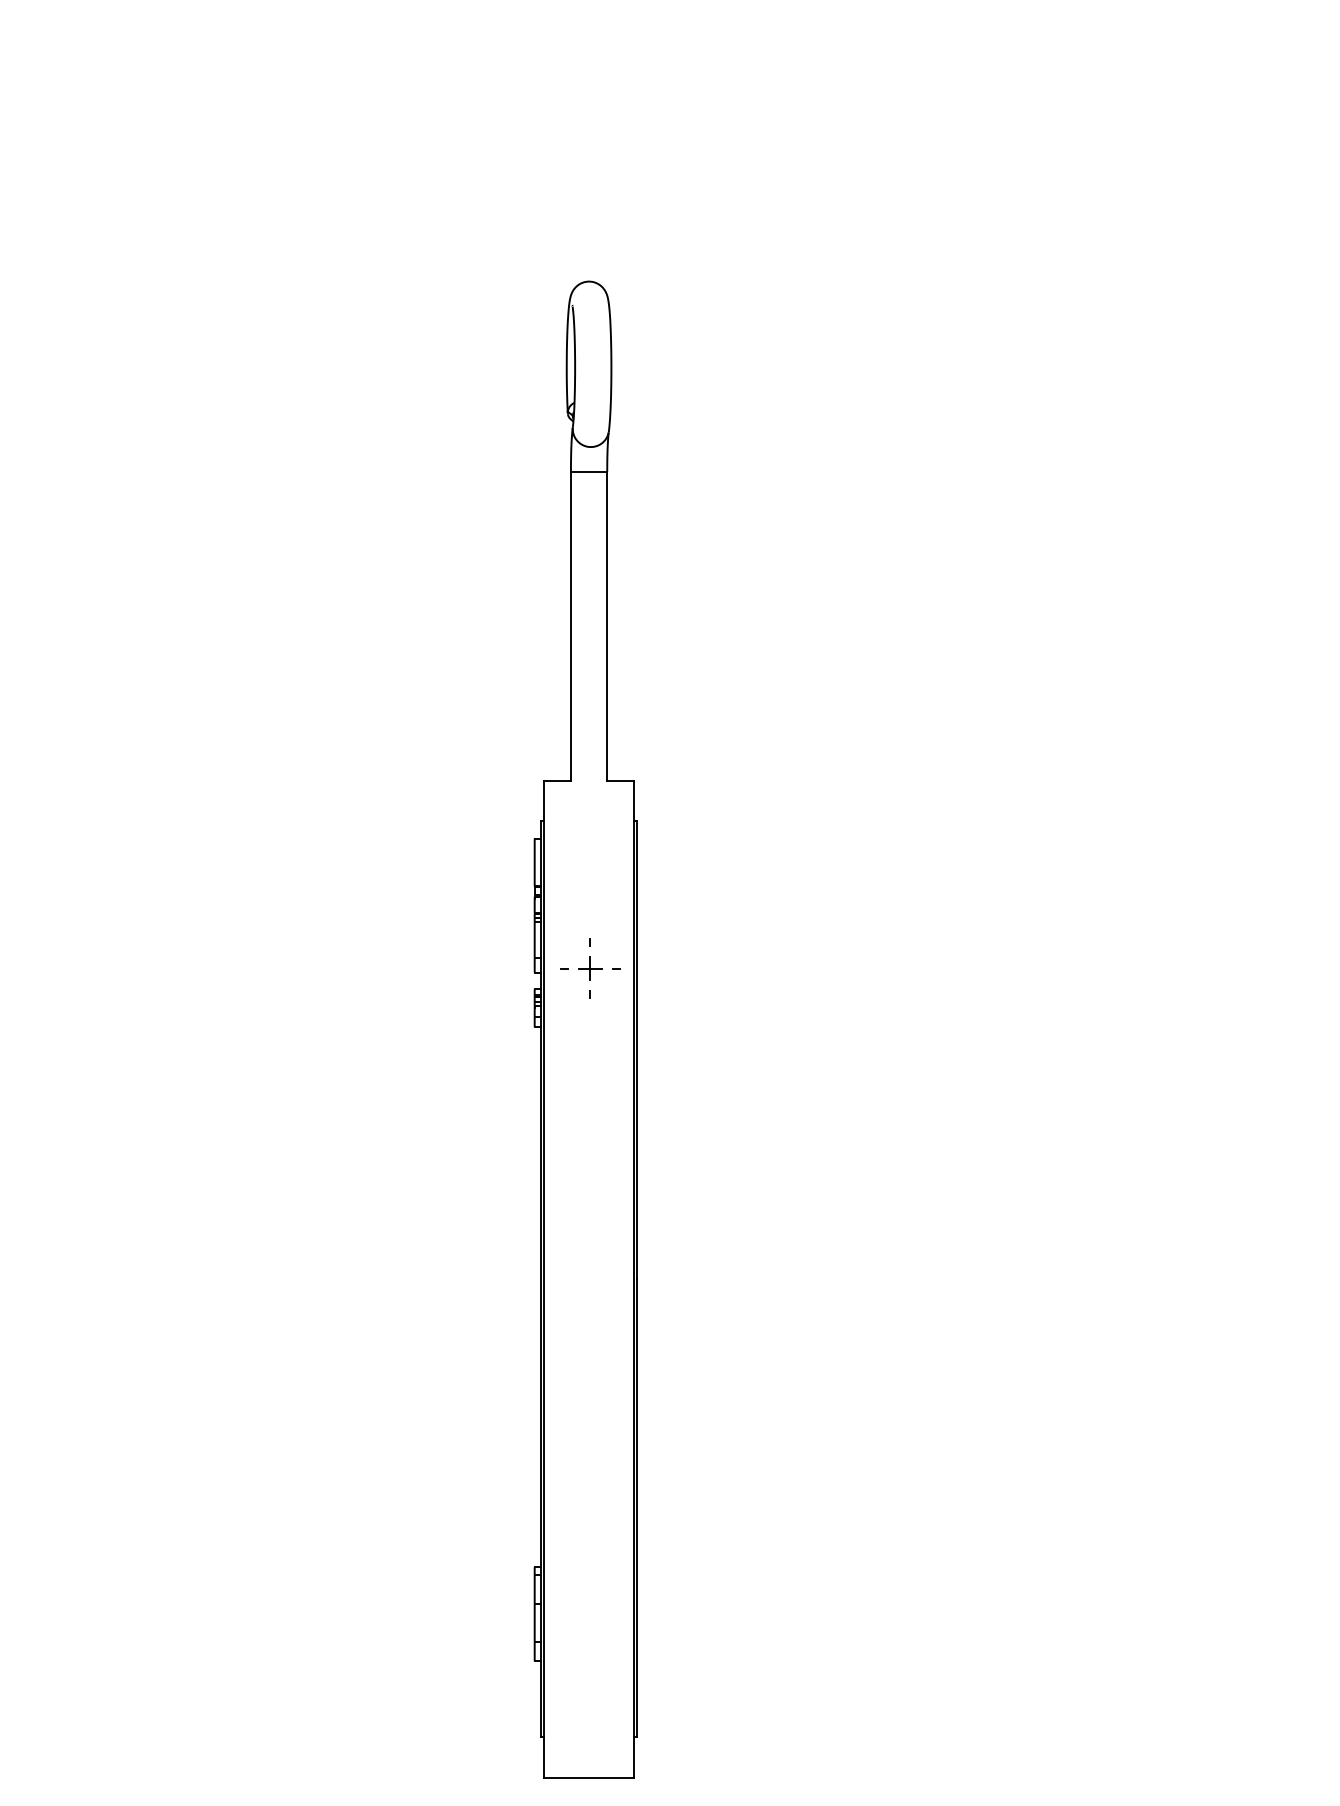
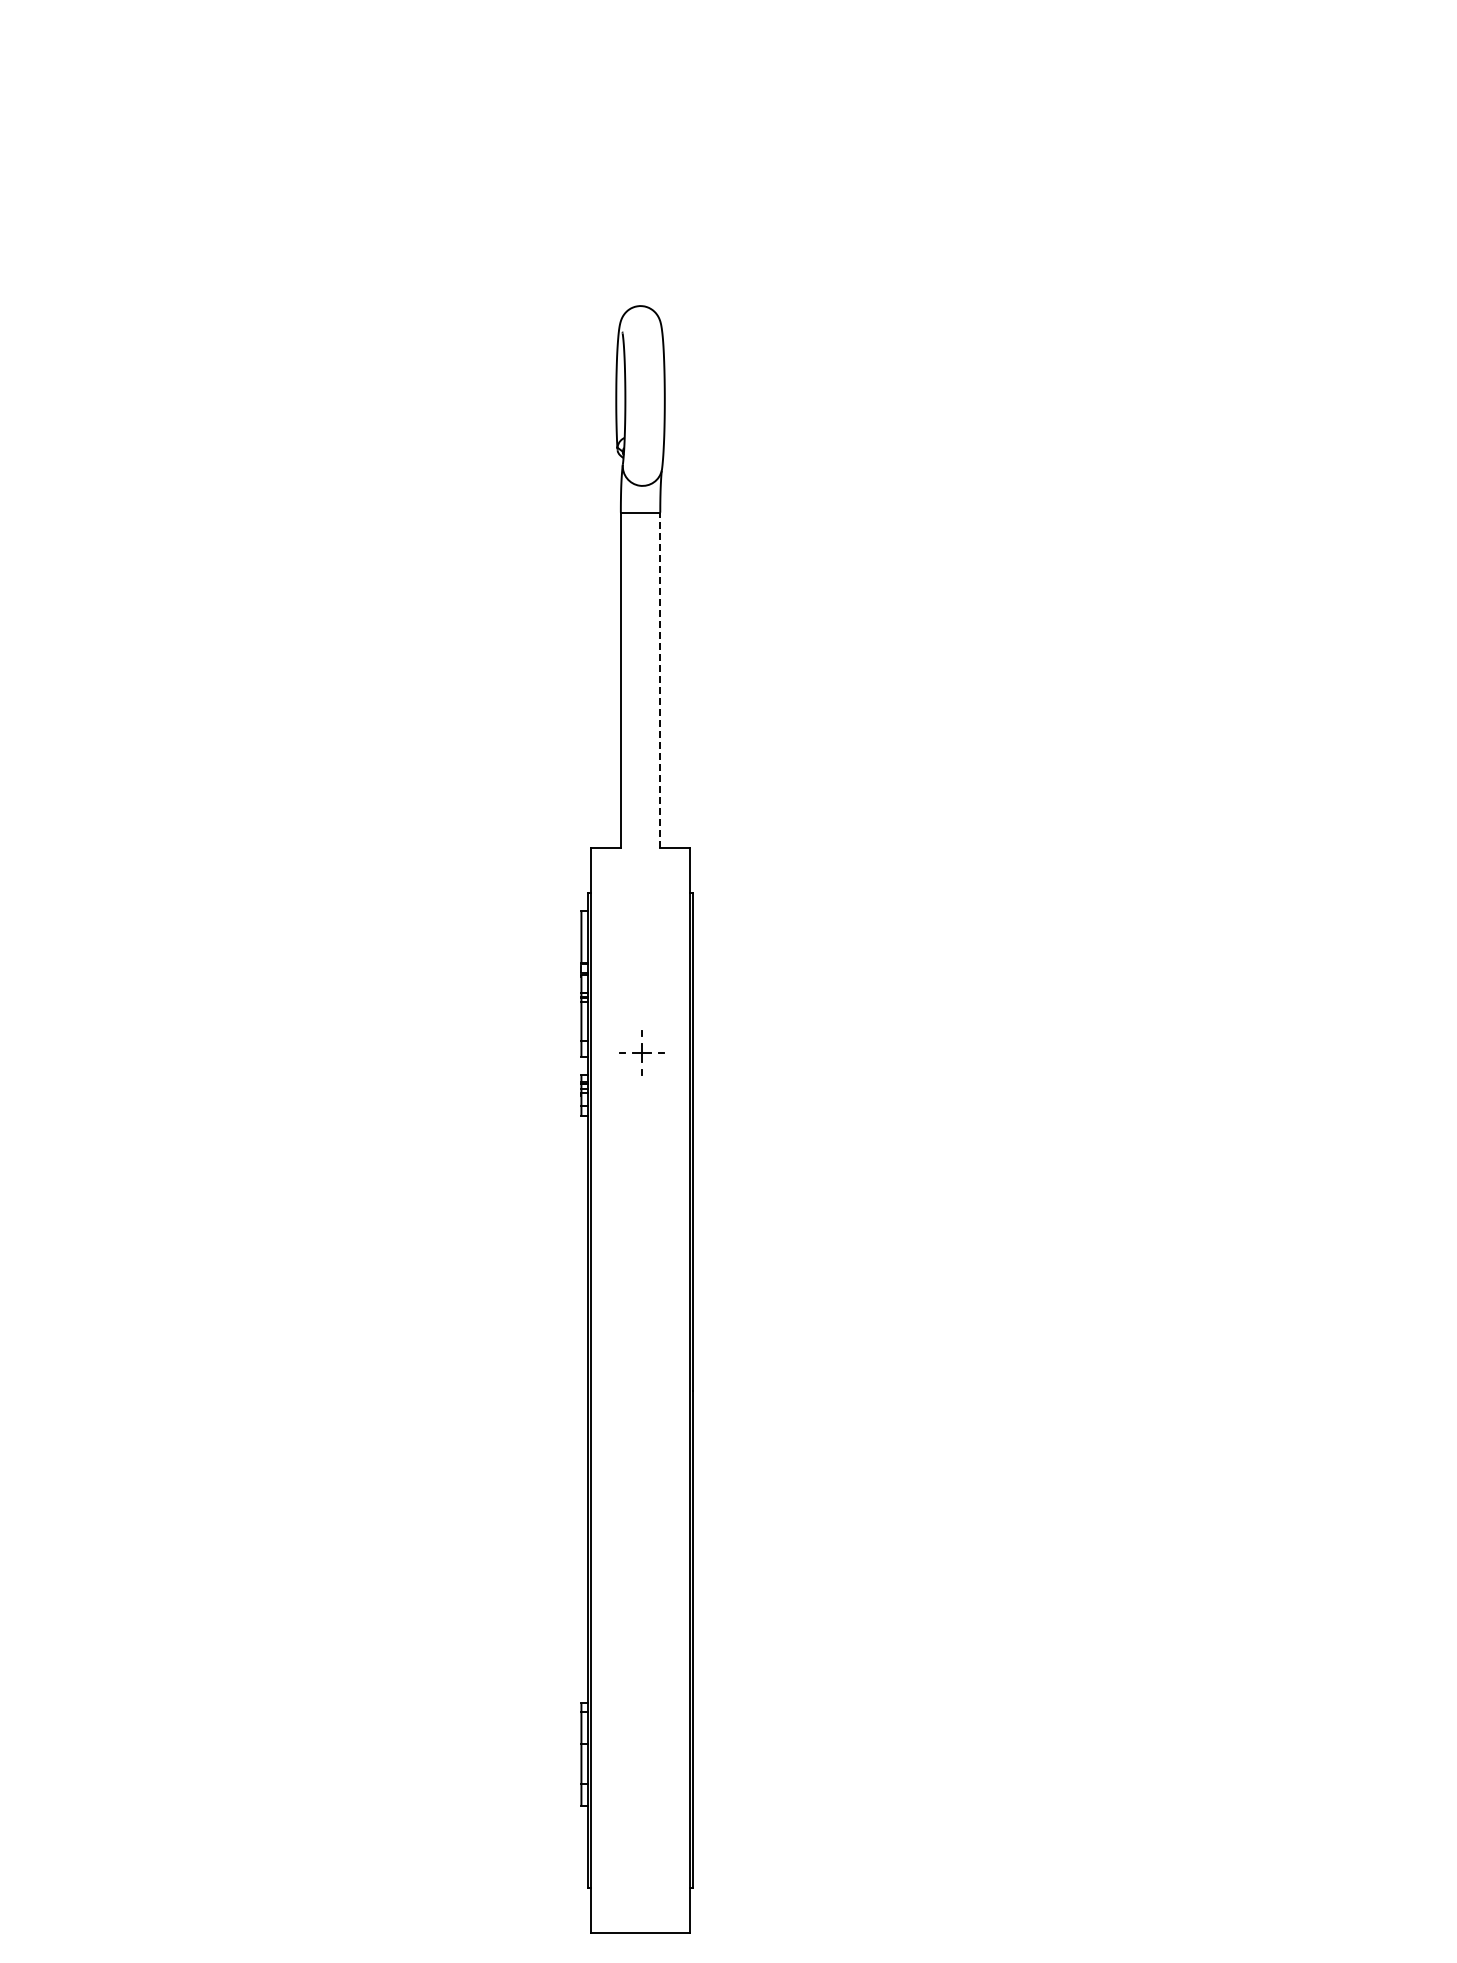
line: (607, 626) -> (660, 680), solid -> dashed
part: (589, 968) -> (641, 1052), size x0.7

